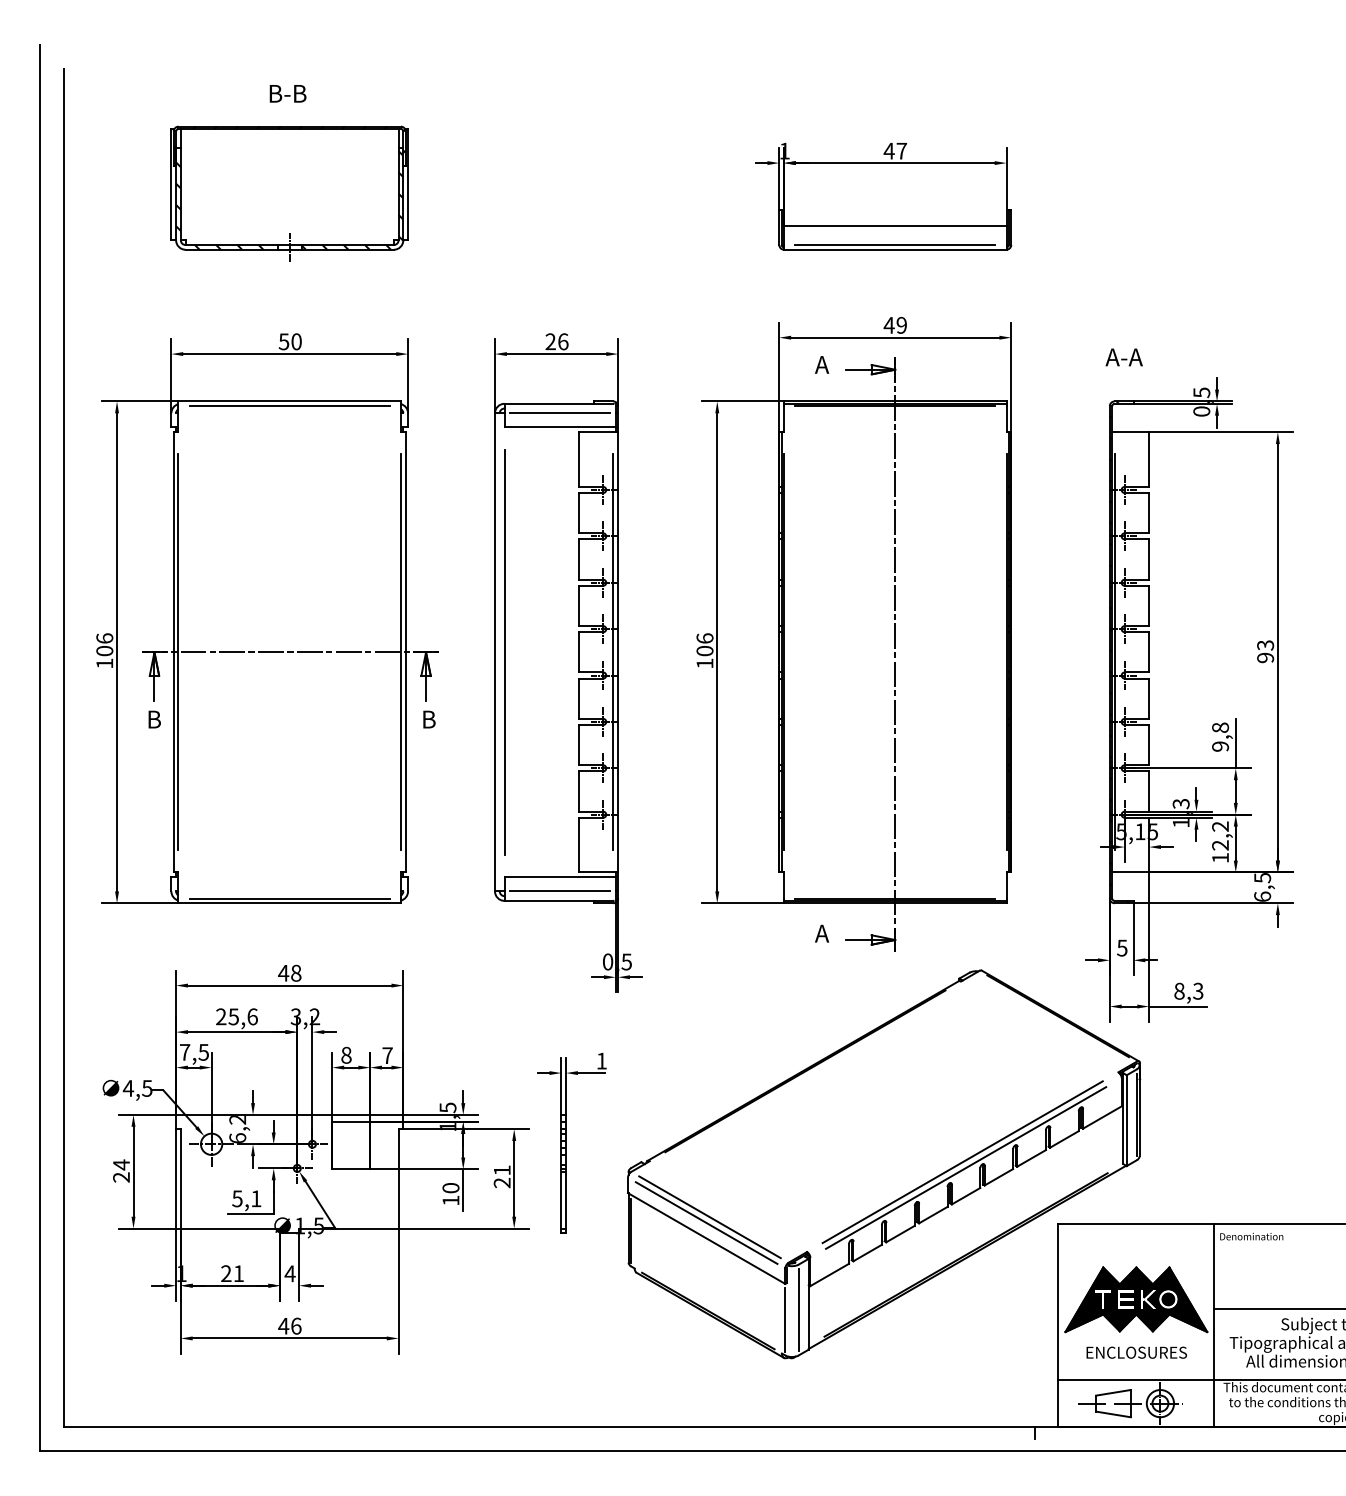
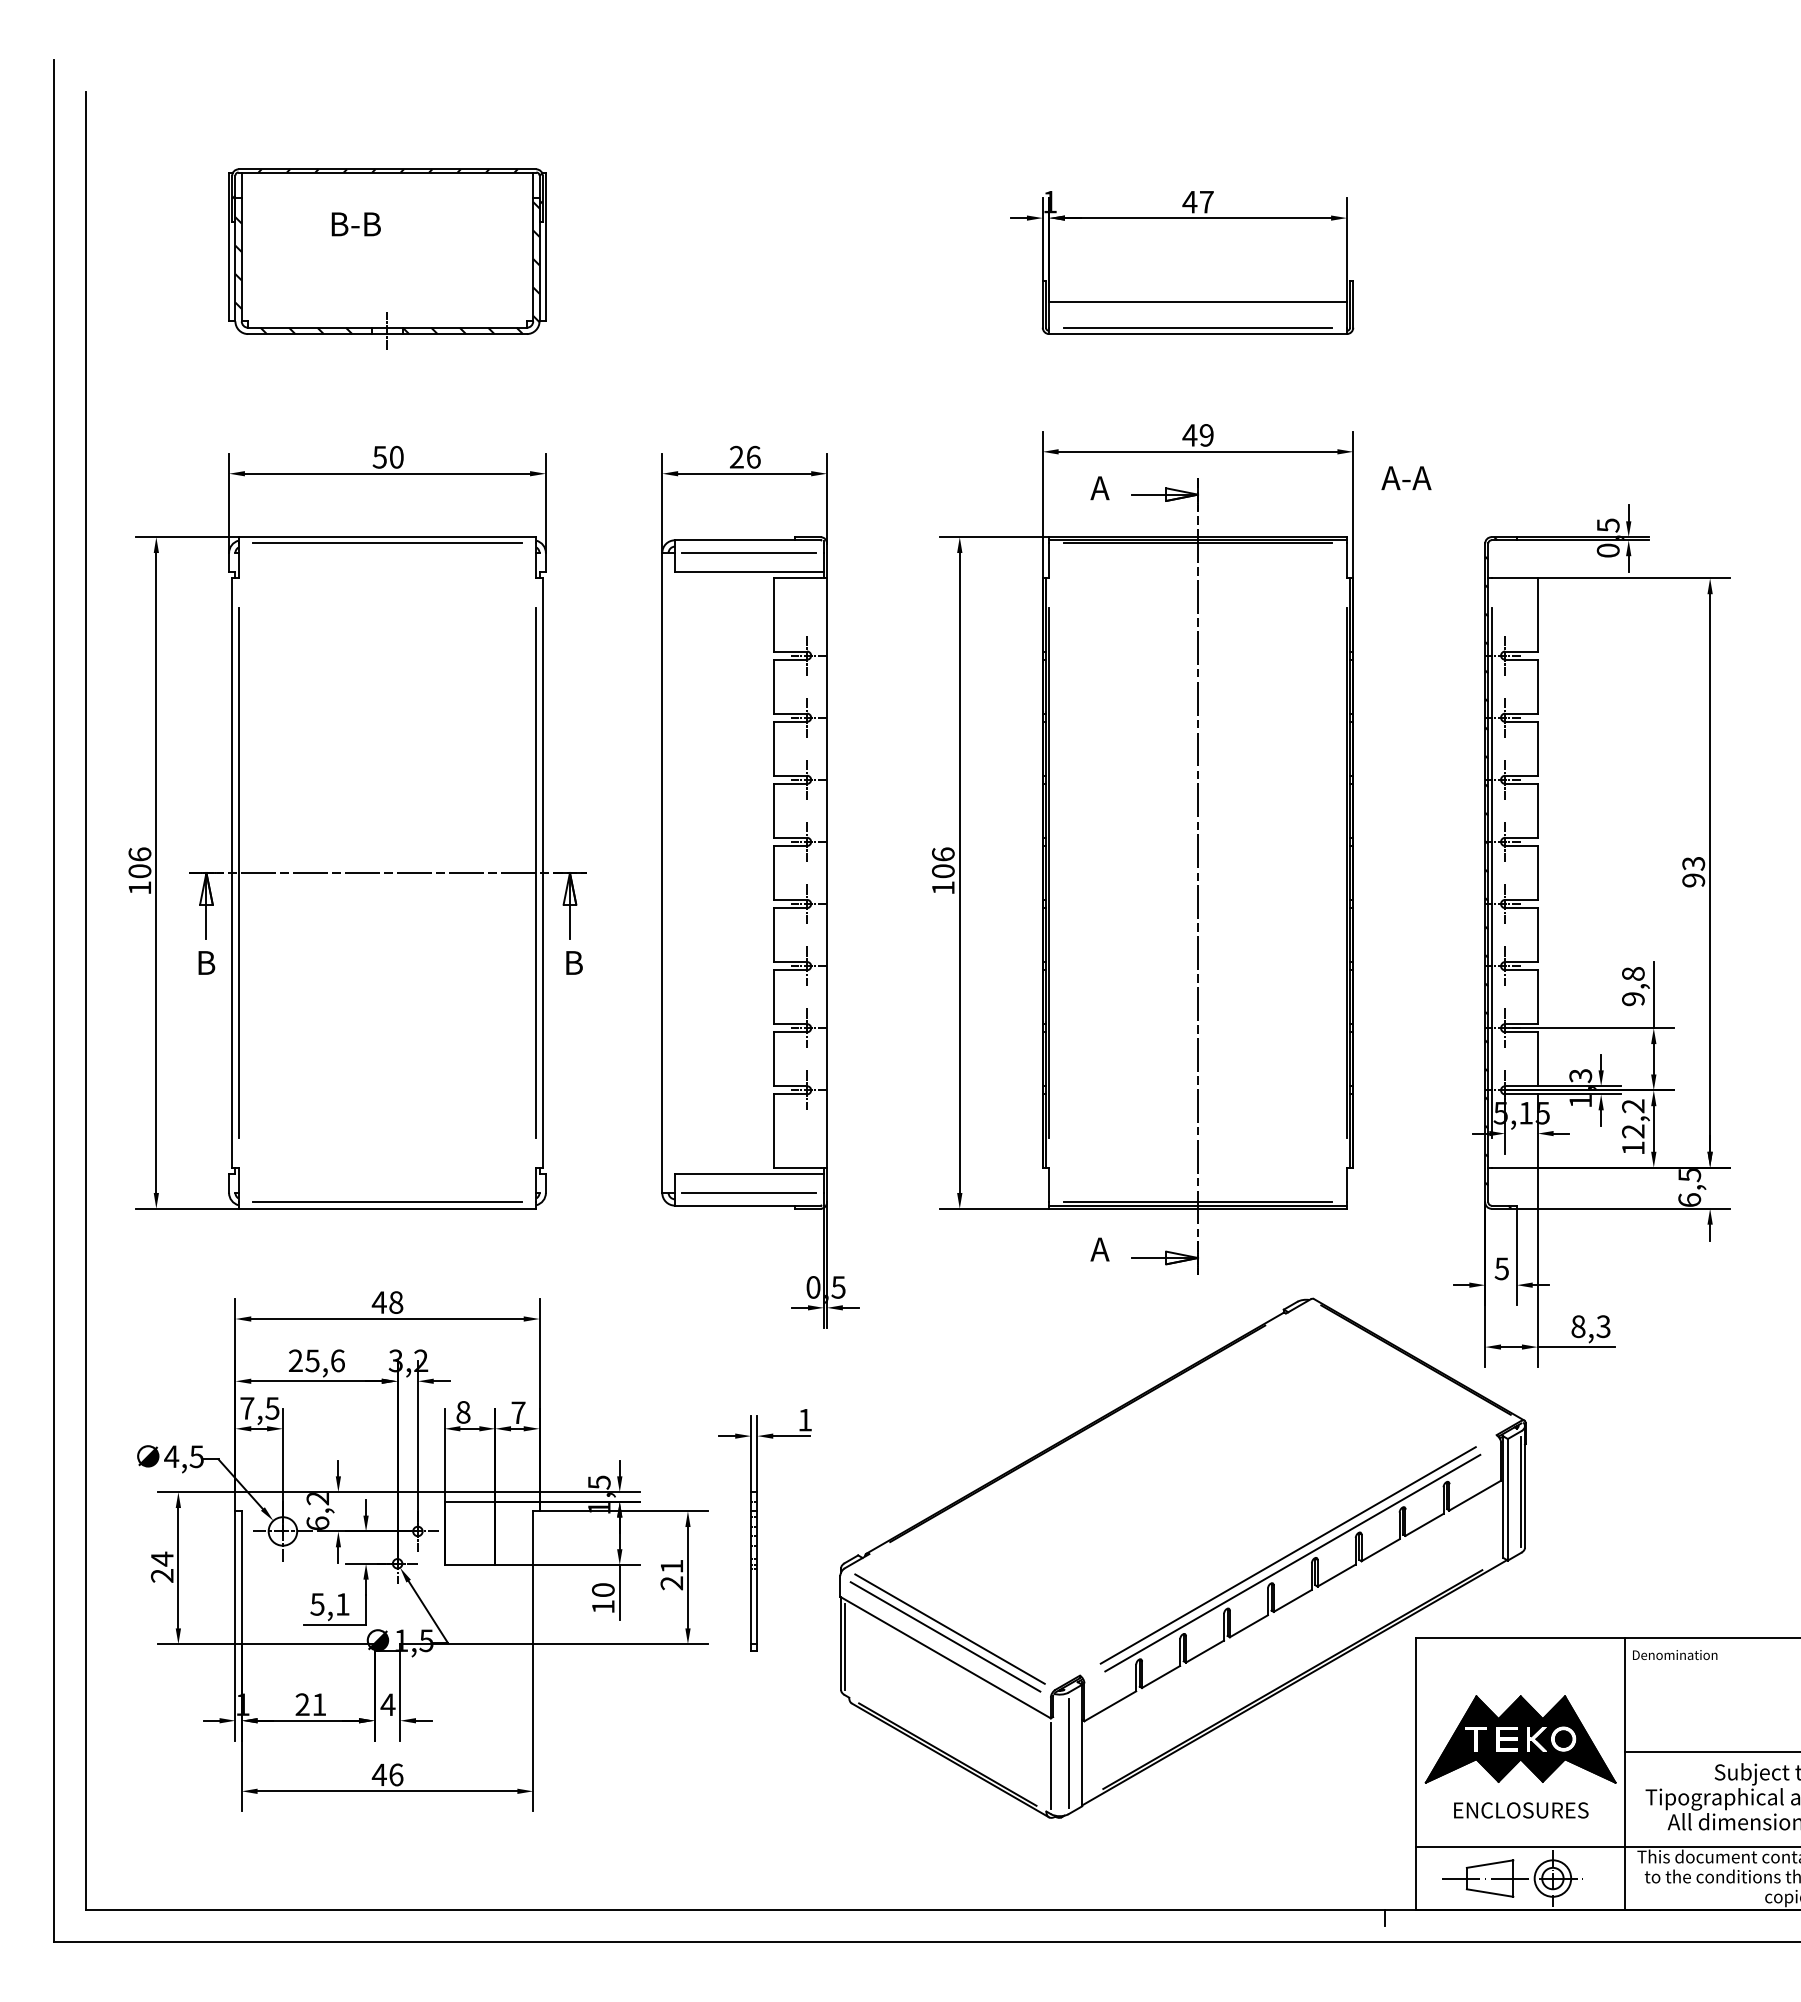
text: (287, 93) -> (355, 224), moved
text: (1124, 357) -> (1406, 478), moved
line: (504, 651) -> (674, 872), removed
line: (613, 651) -> (820, 872), removed

